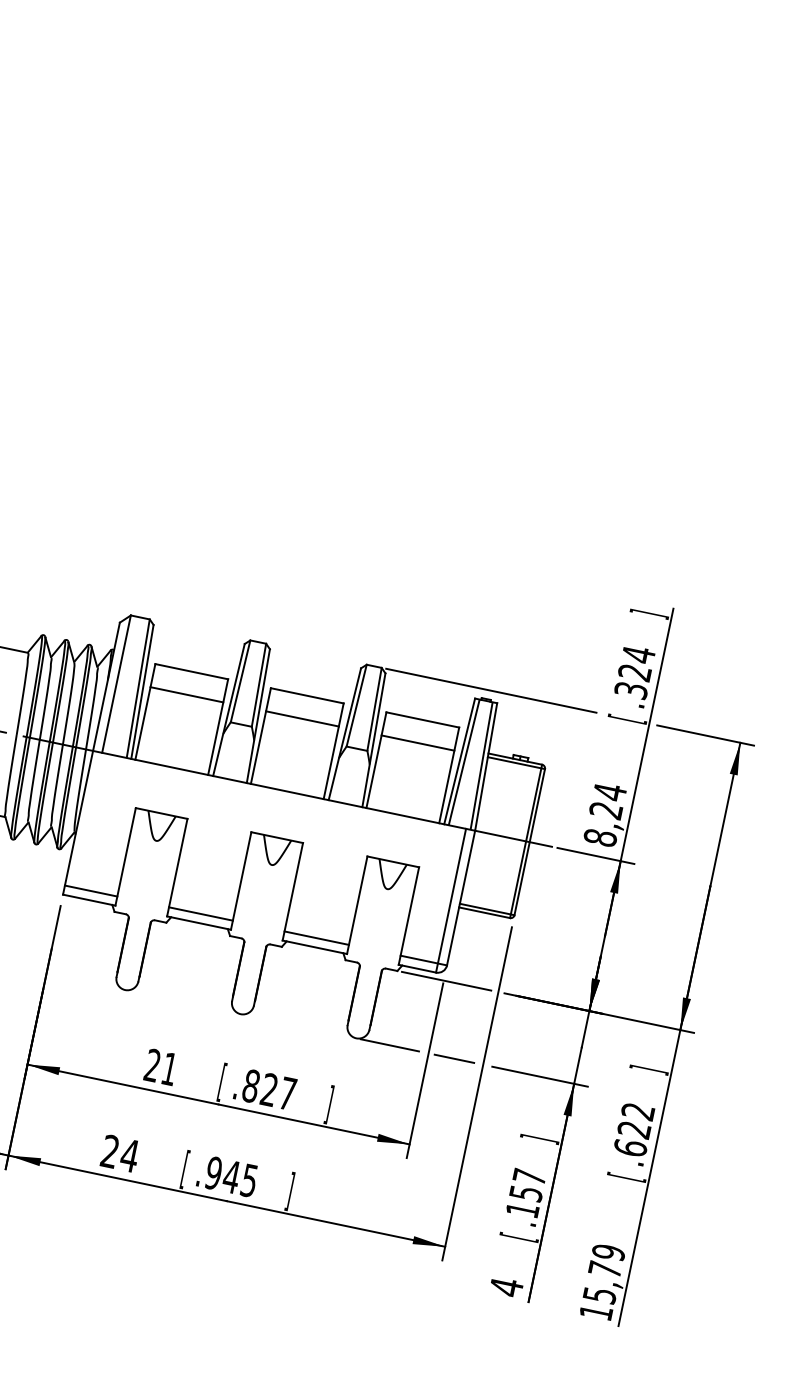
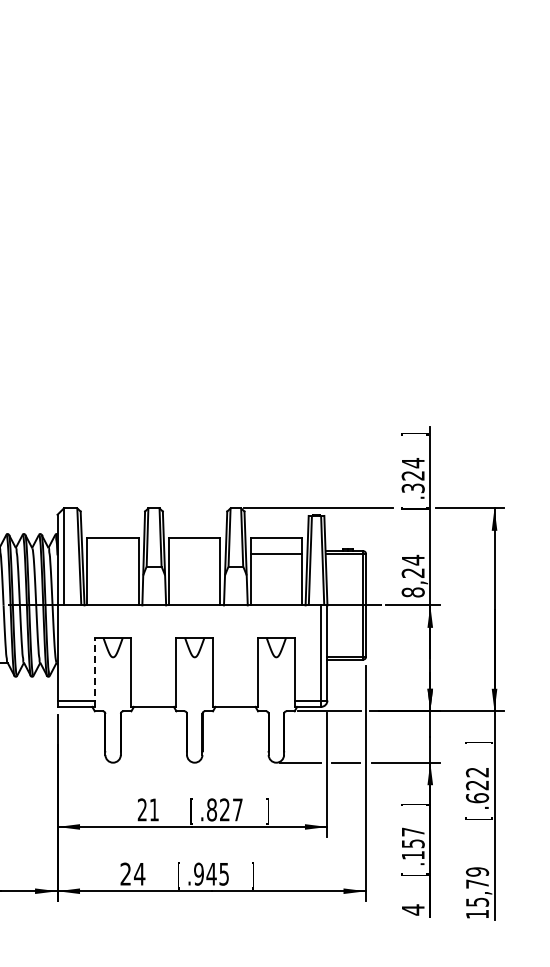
line: (185, 695) -> (112, 554), removed
line: (302, 719) -> (194, 554), removed
line: (125, 855) -> (94, 671), solid -> dashed
line: (200, 913) -> (153, 700), removed
line: (316, 938) -> (235, 700), removed

